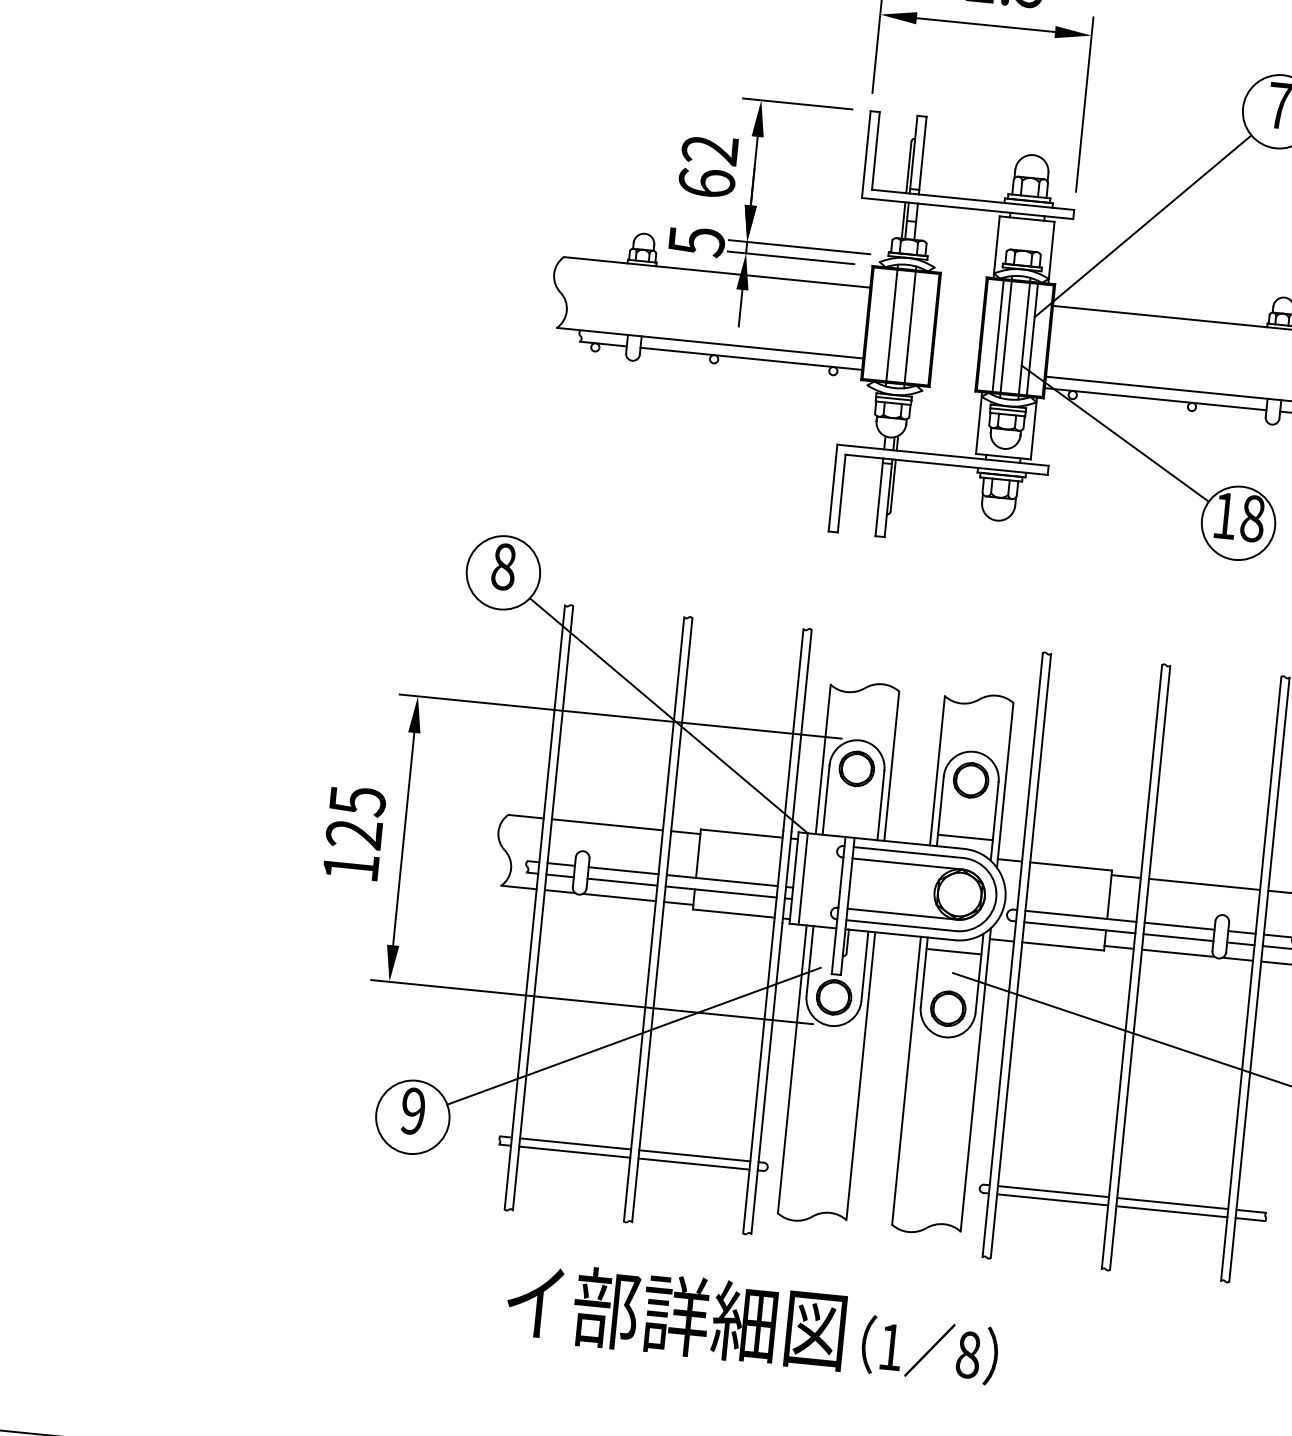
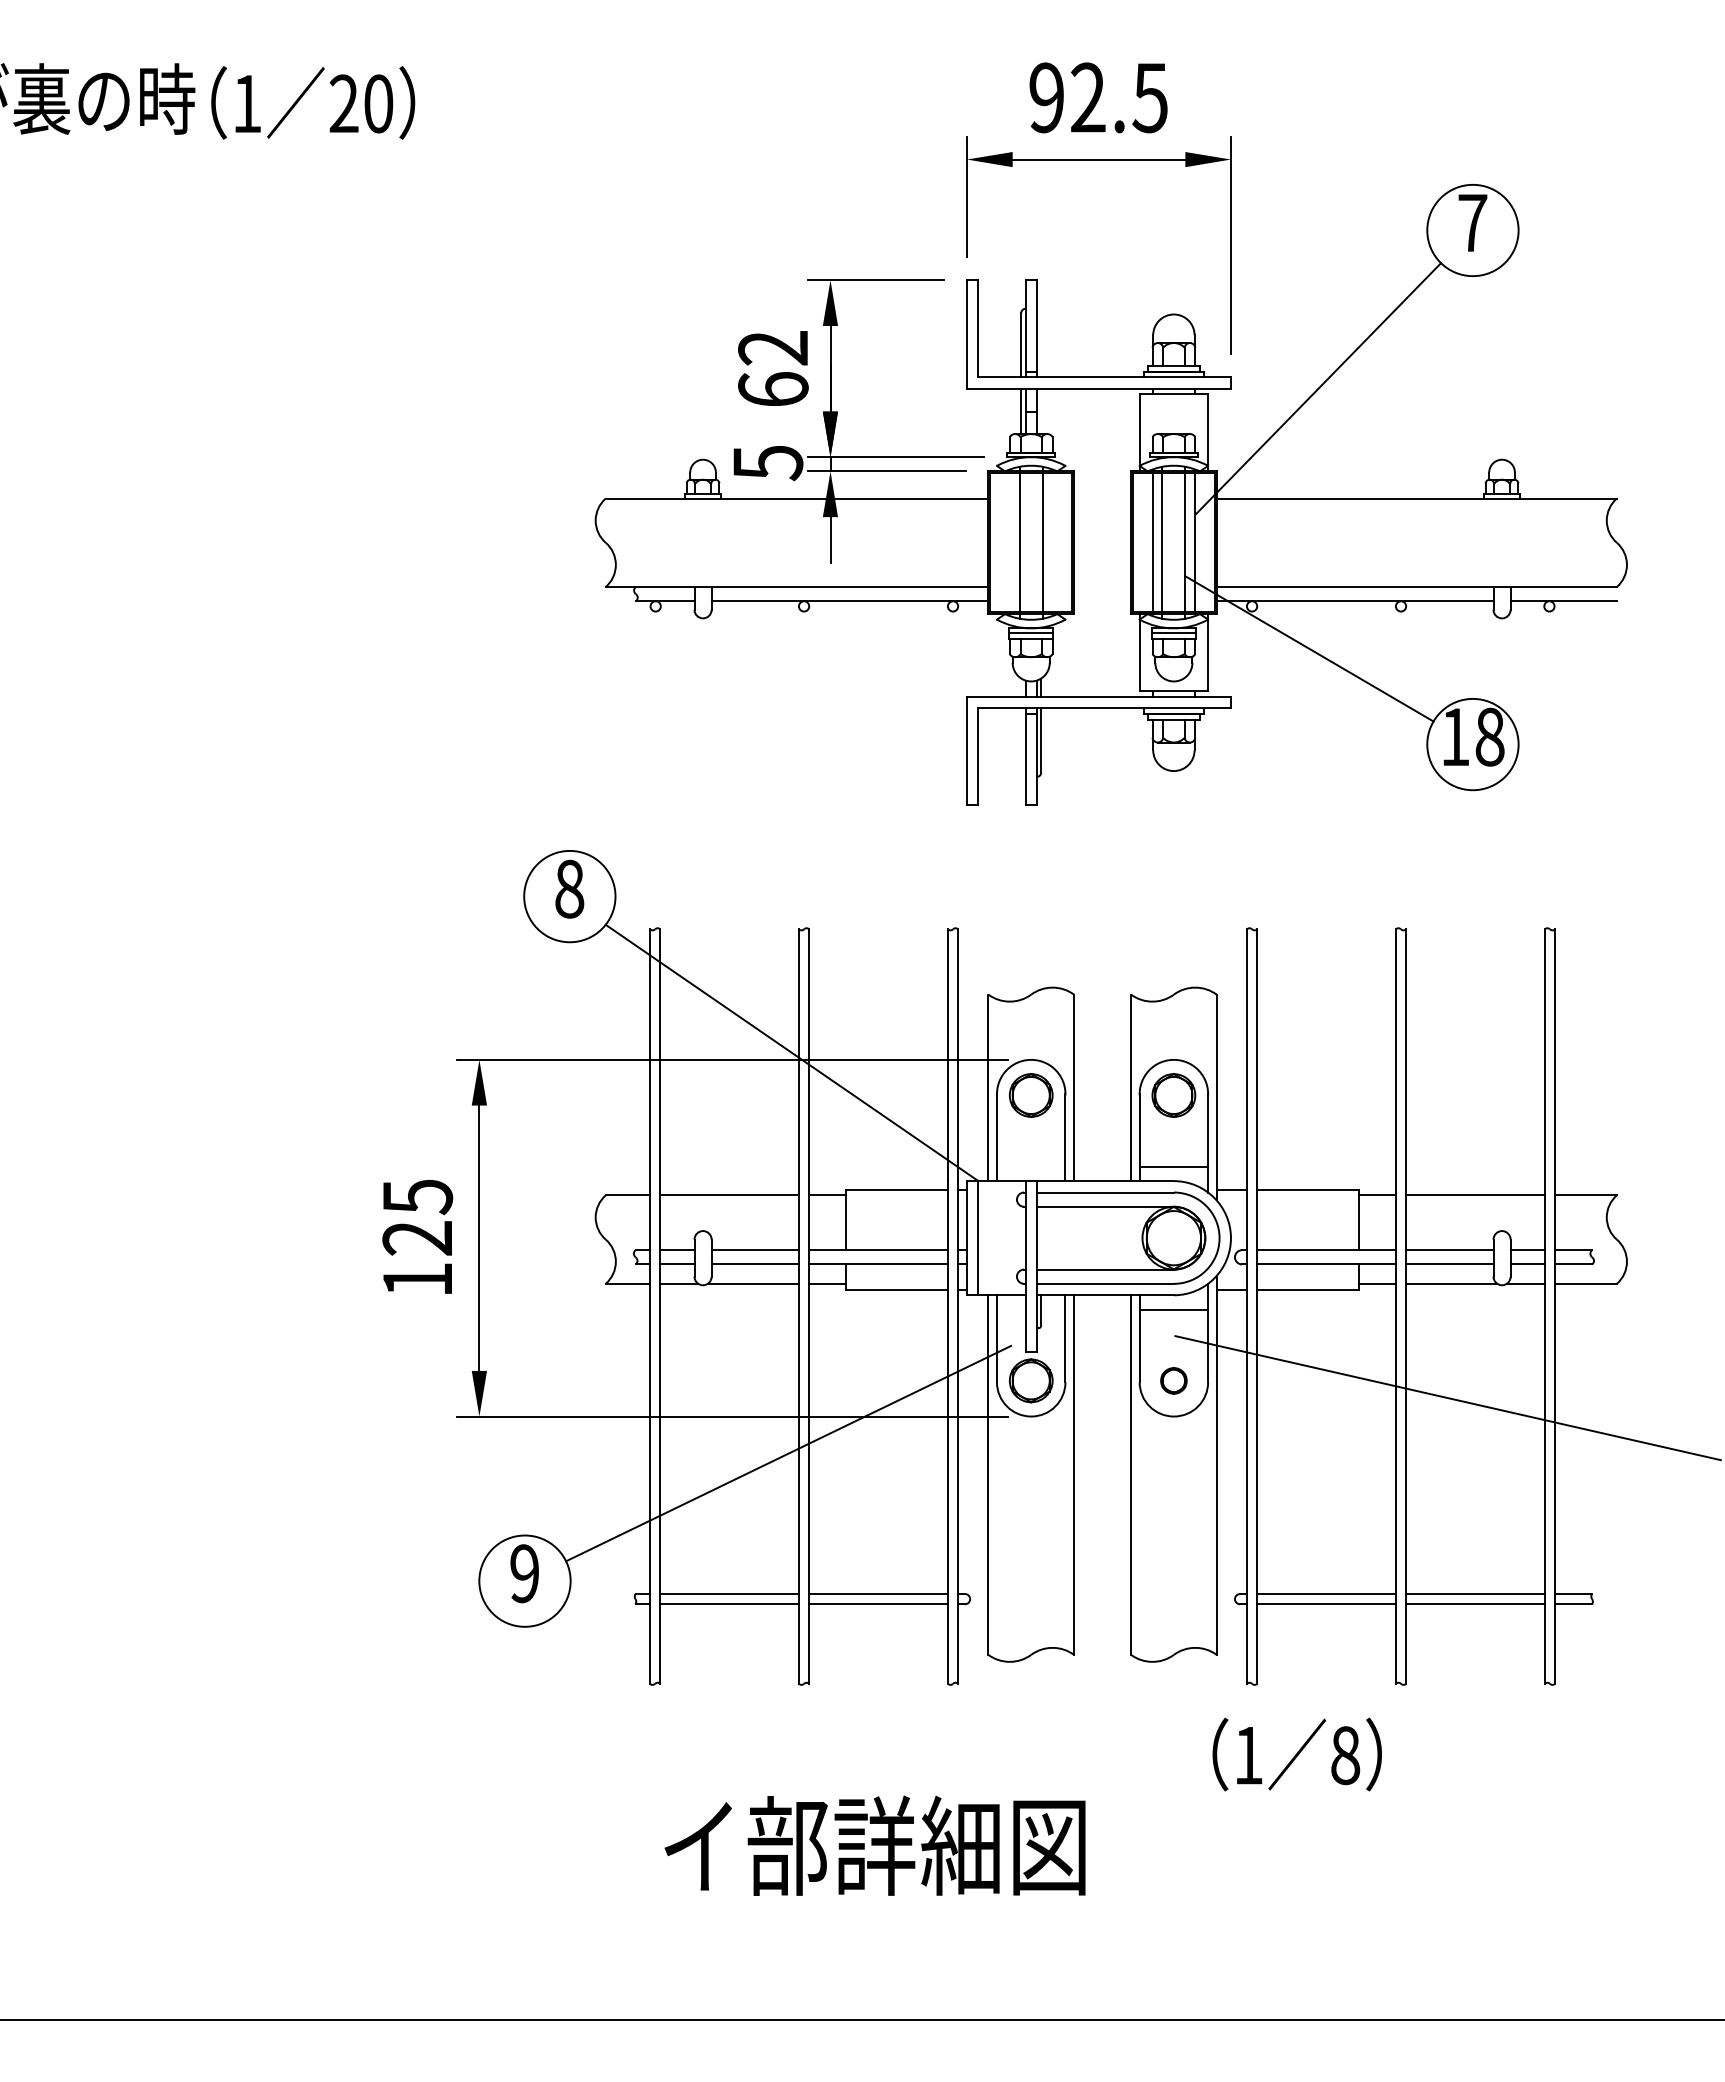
part: (948, 1008) -> (1173, 1380), size x0.6
text: (675, 1315) -> (874, 1845), moved
text: (929, 1350) -> (1296, 1754), moved

